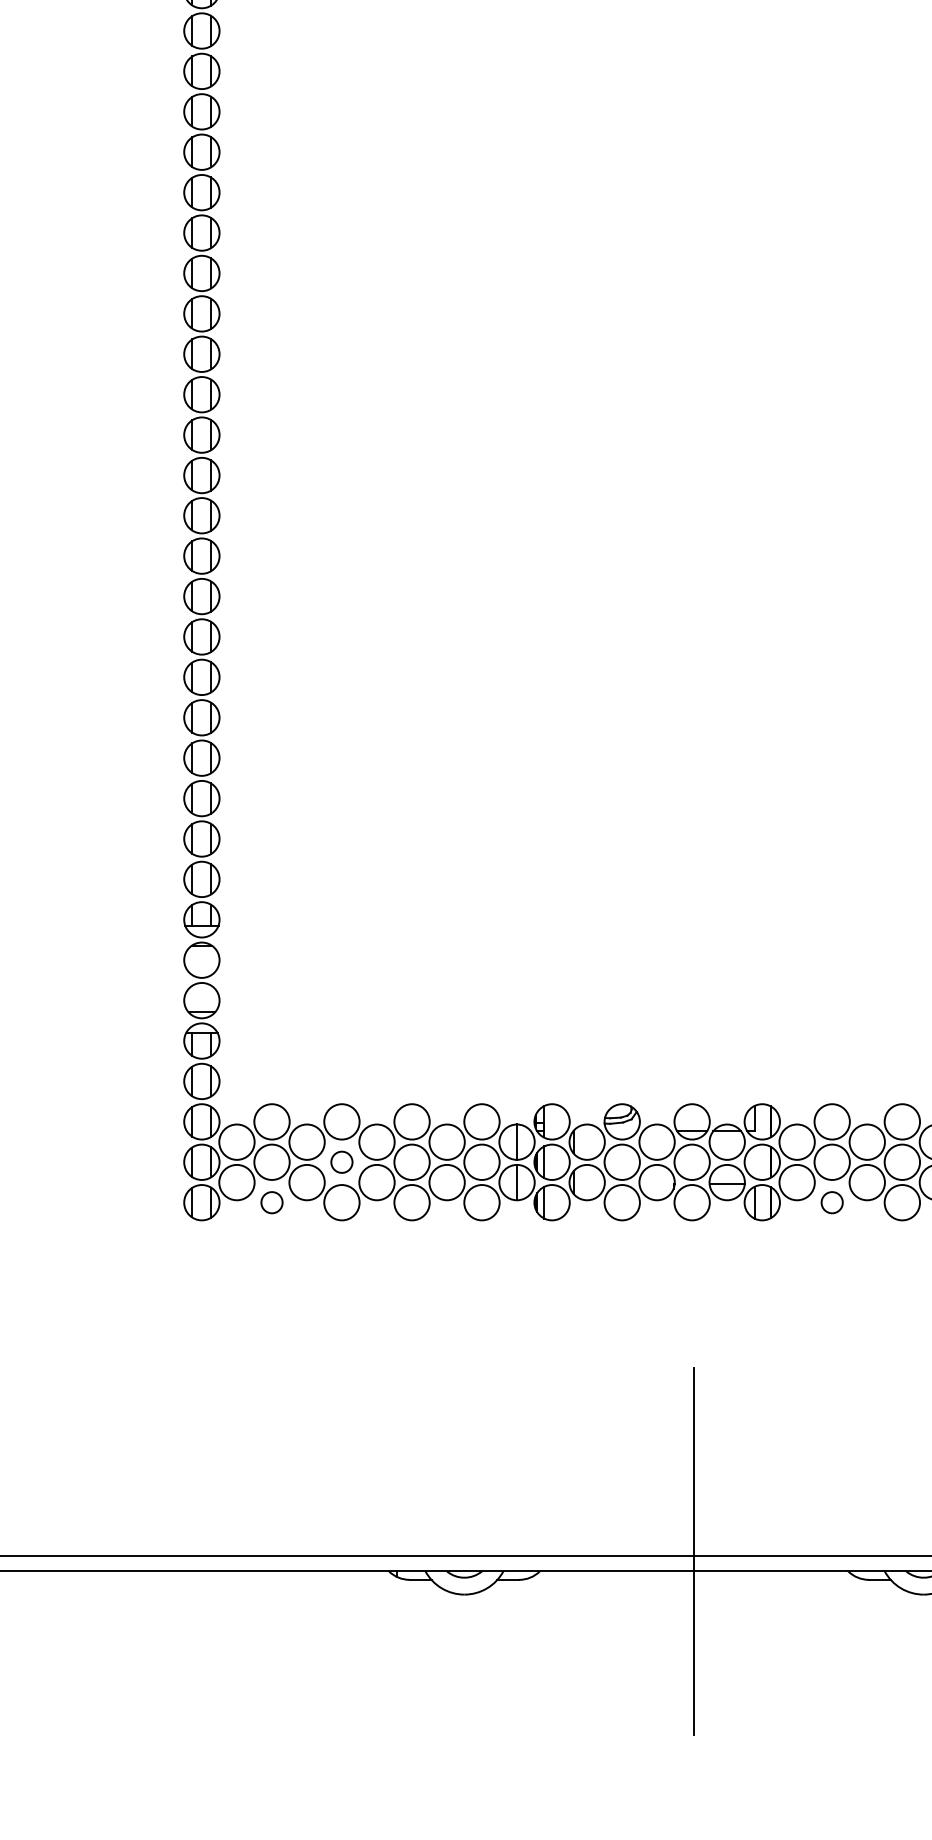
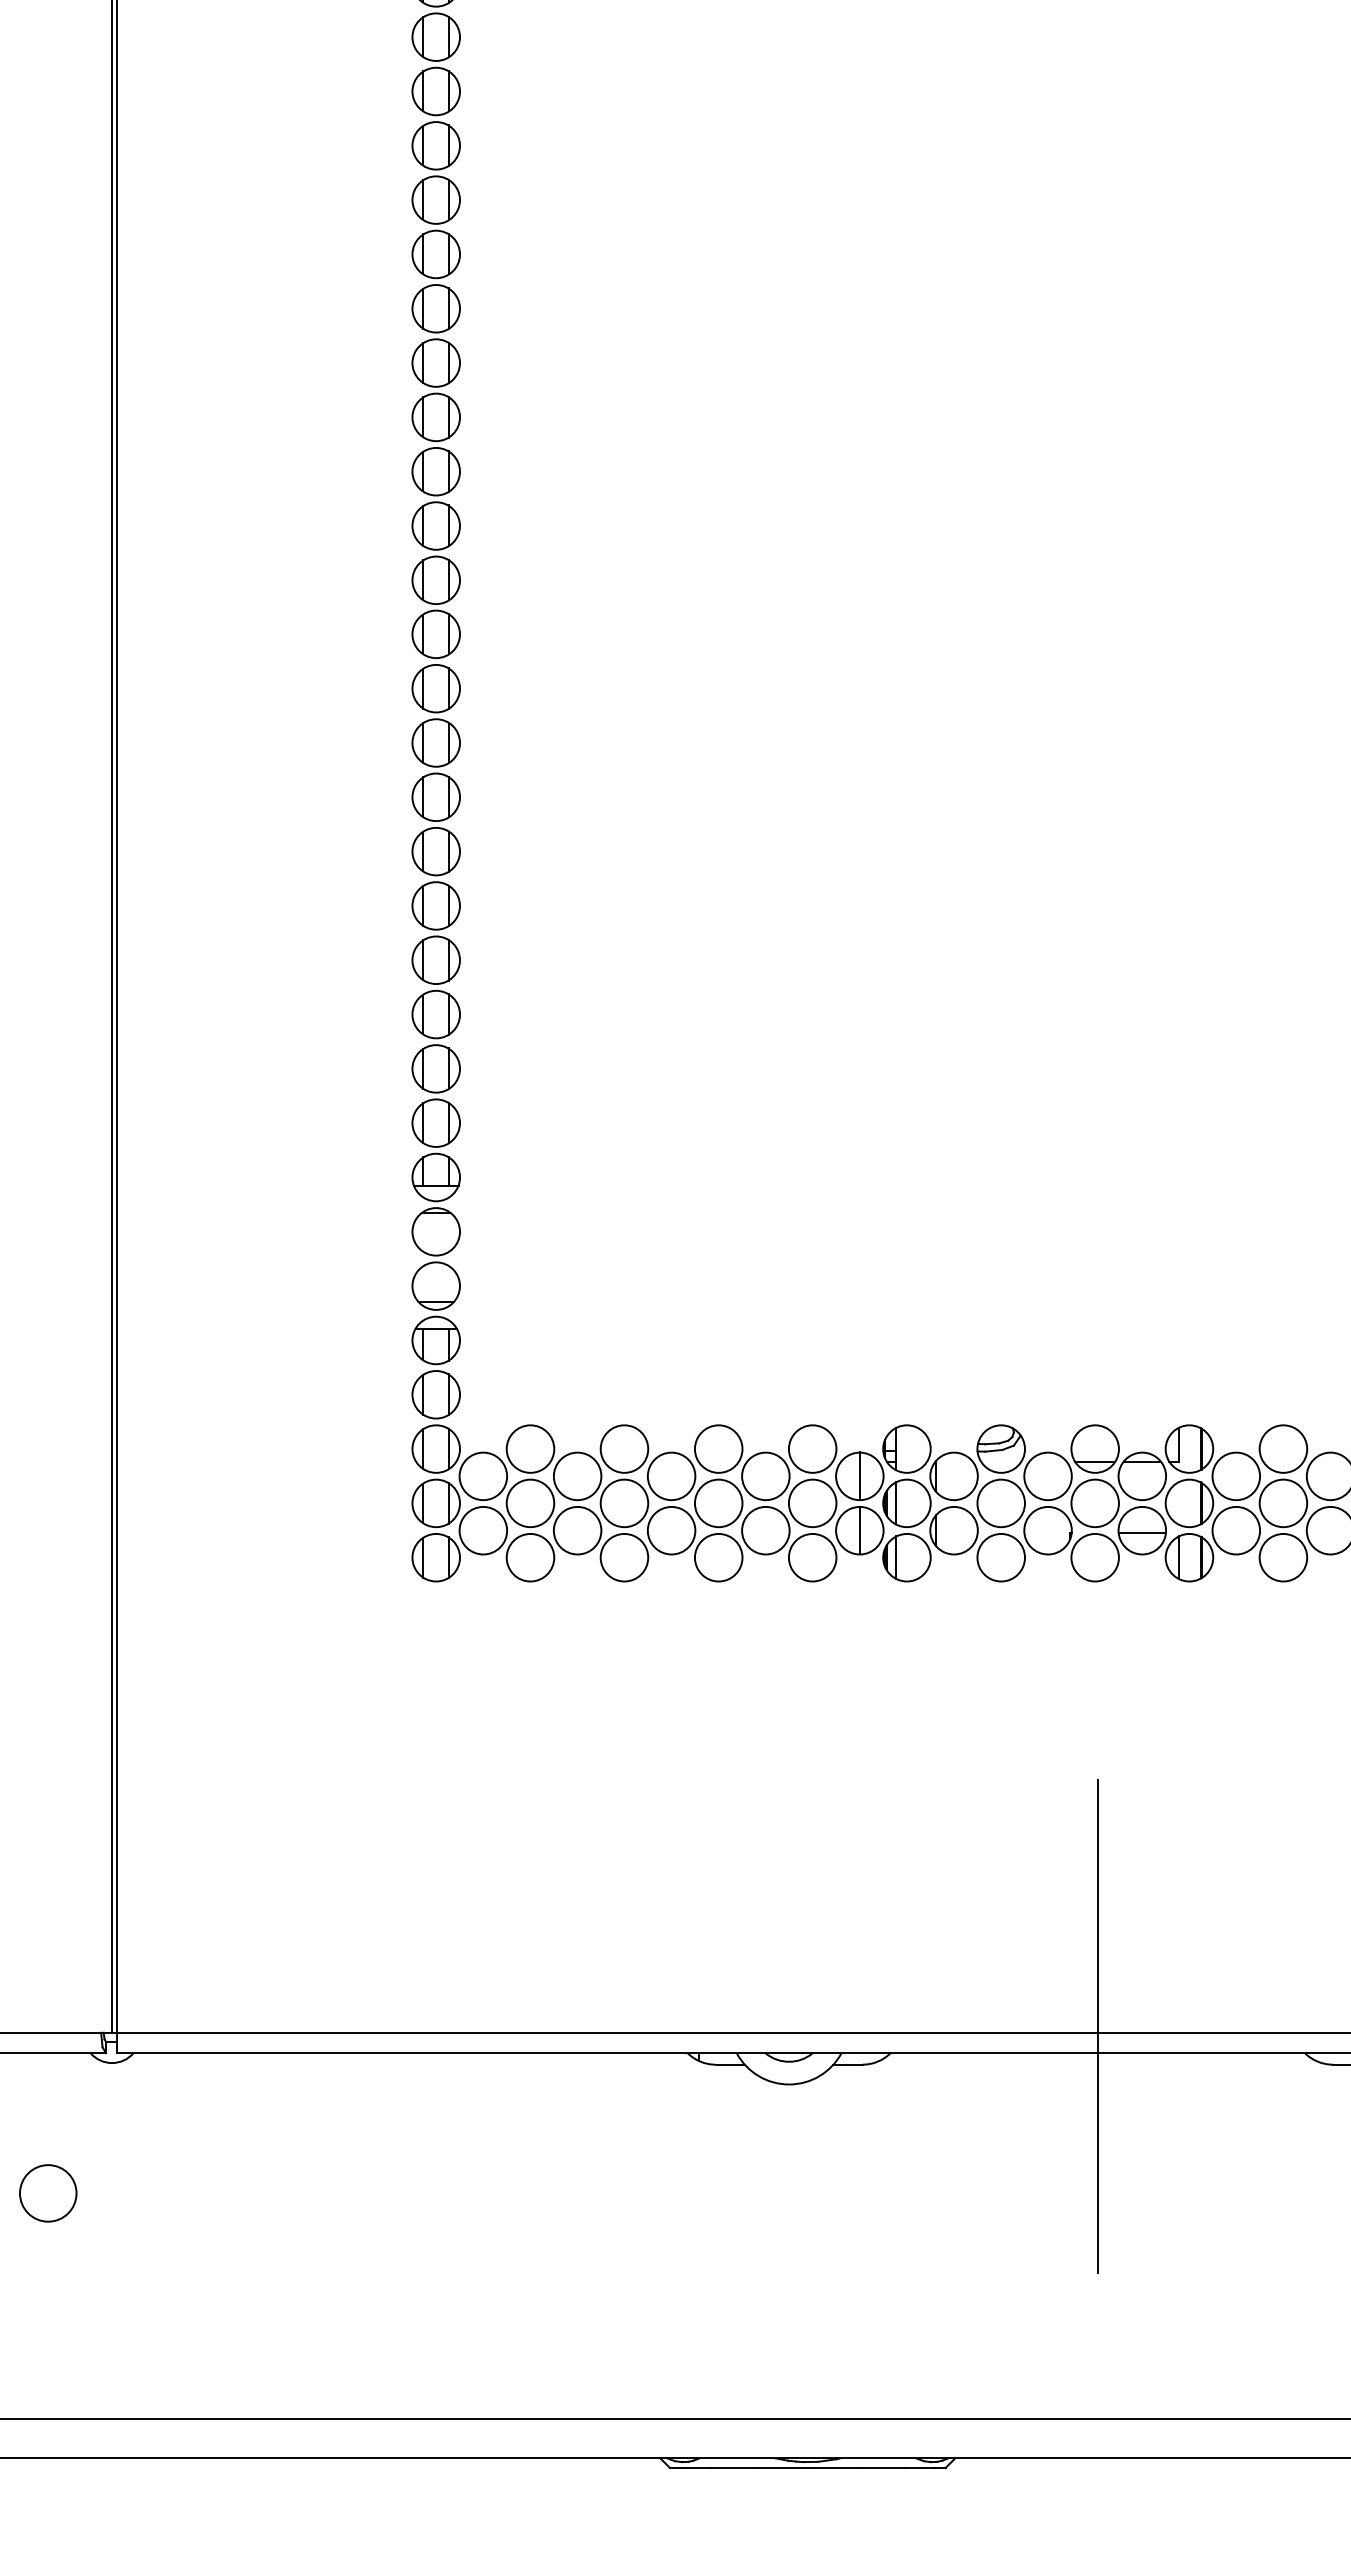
circle: (341, 1162) -> (624, 1503), size x1.67
circle: (272, 1202) -> (530, 1557), size x1.67
circle: (832, 1202) -> (1283, 1557), size x1.67

